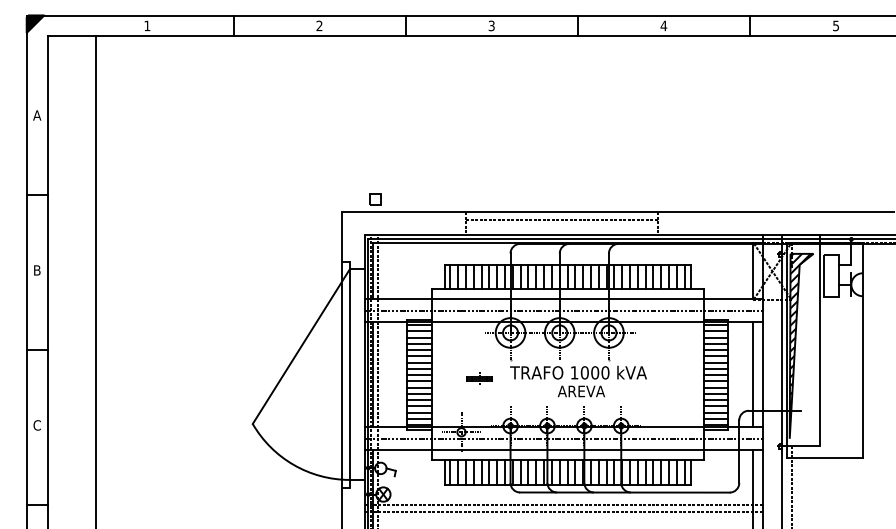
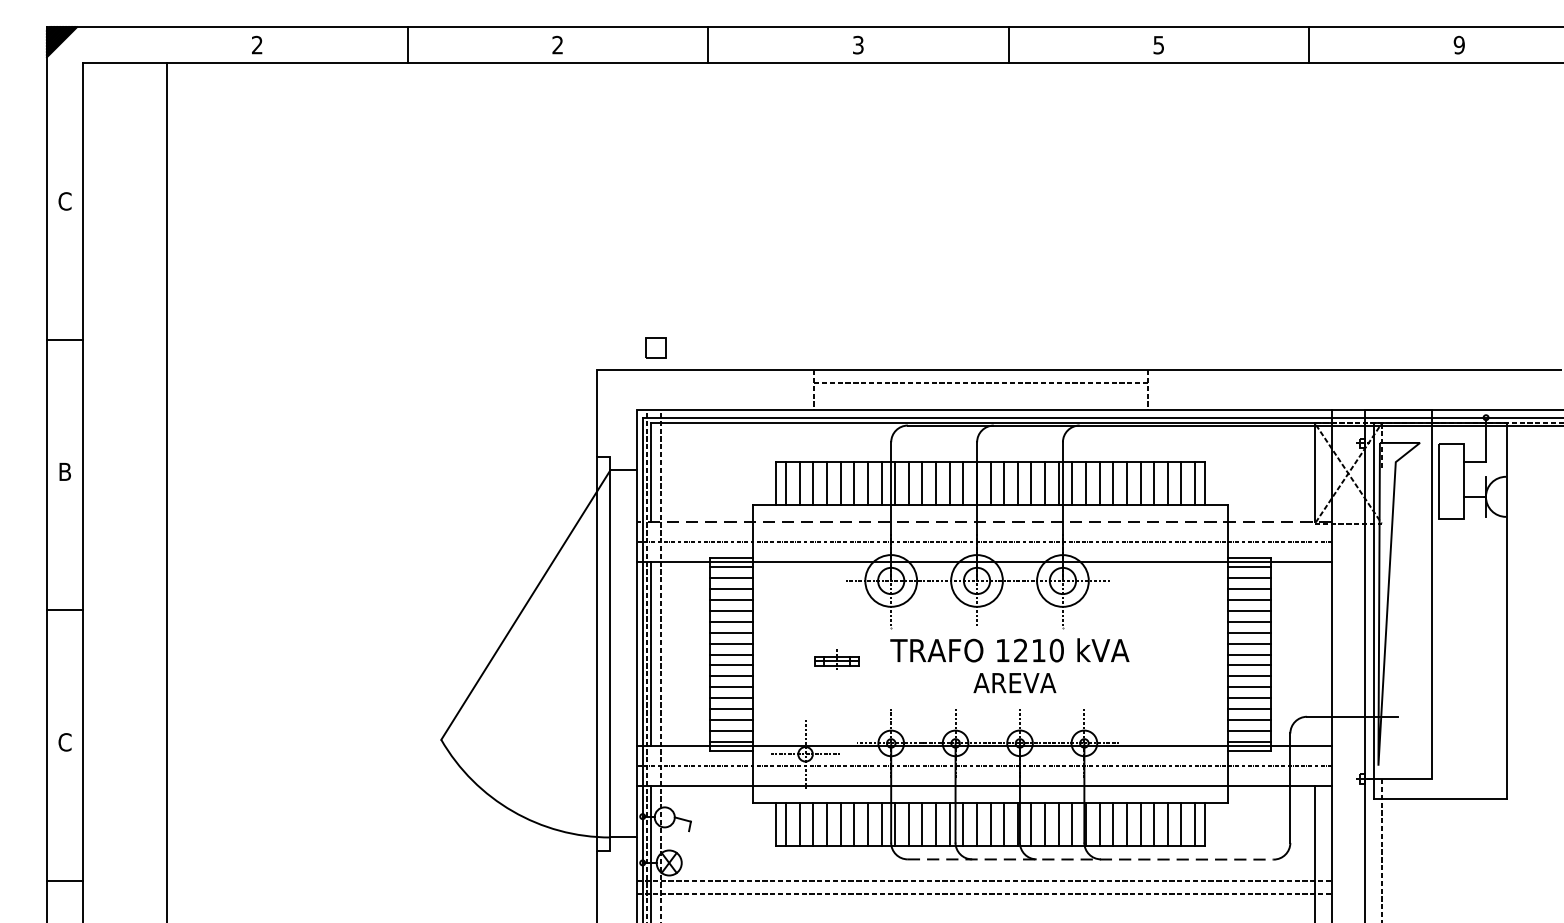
text: (147, 25) -> (257, 44), 1 -> 2
text: (663, 25) -> (1158, 44), 4 -> 5
text: (836, 25) -> (1460, 44), 5 -> 9
text: (37, 115) -> (65, 201), A -> C
line: (563, 299) -> (983, 522), solid -> dashed
hatch: (799, 345) -> (1395, 602), removed
text: (589, 372) -> (1028, 649), 1000 -> 1210
line: (753, 374) -> (1315, 653), removed
line: (624, 492) -> (1090, 859), solid -> dashed

